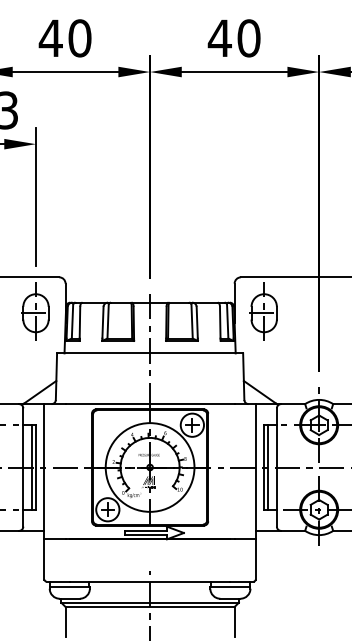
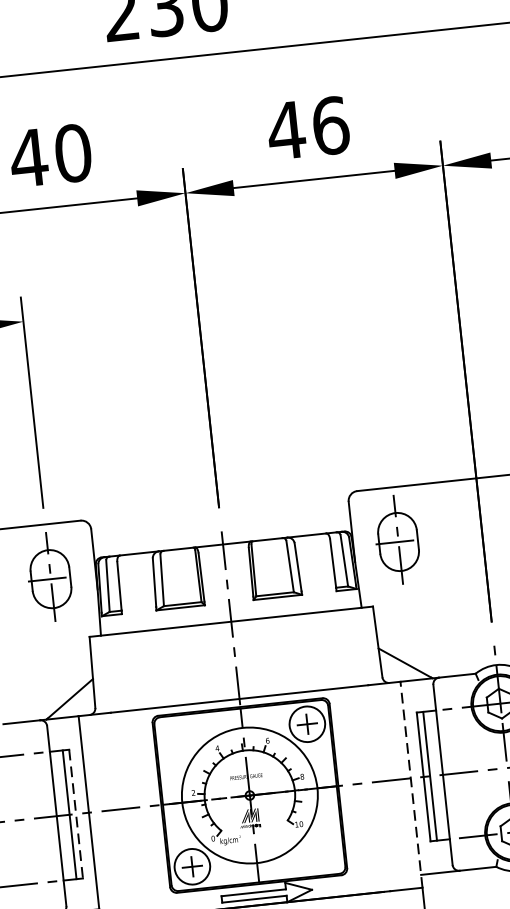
text: (248, 38) -> (329, 126), 40 -> 46
line: (36, 468) -> (77, 815), solid -> dashed
line: (255, 471) -> (411, 784), solid -> dashed

